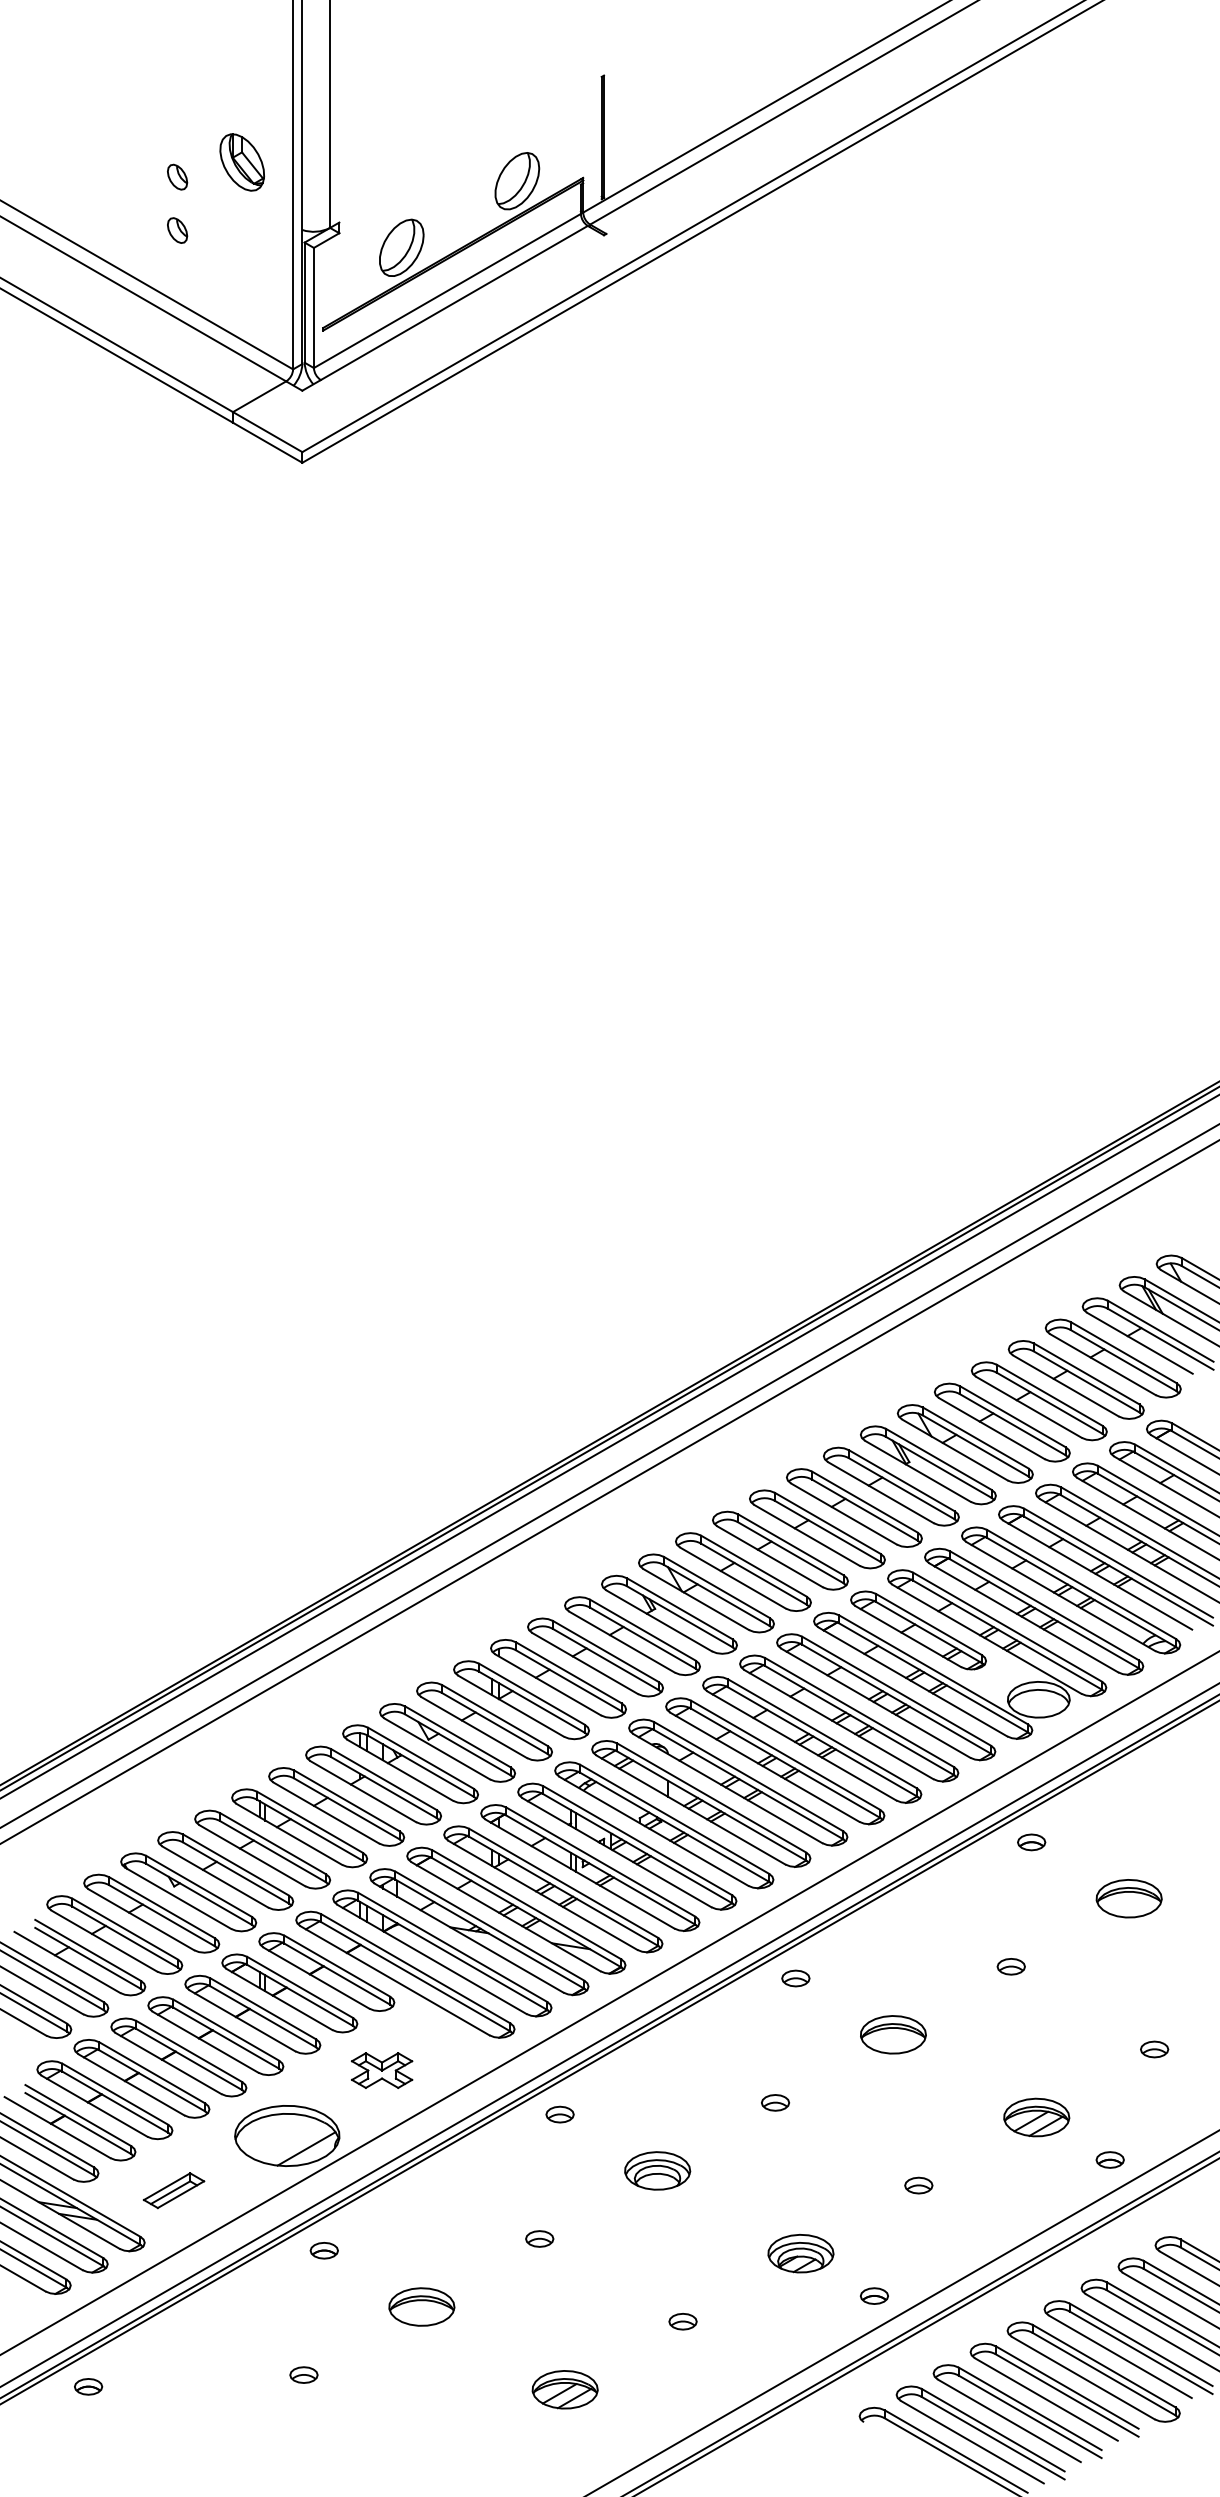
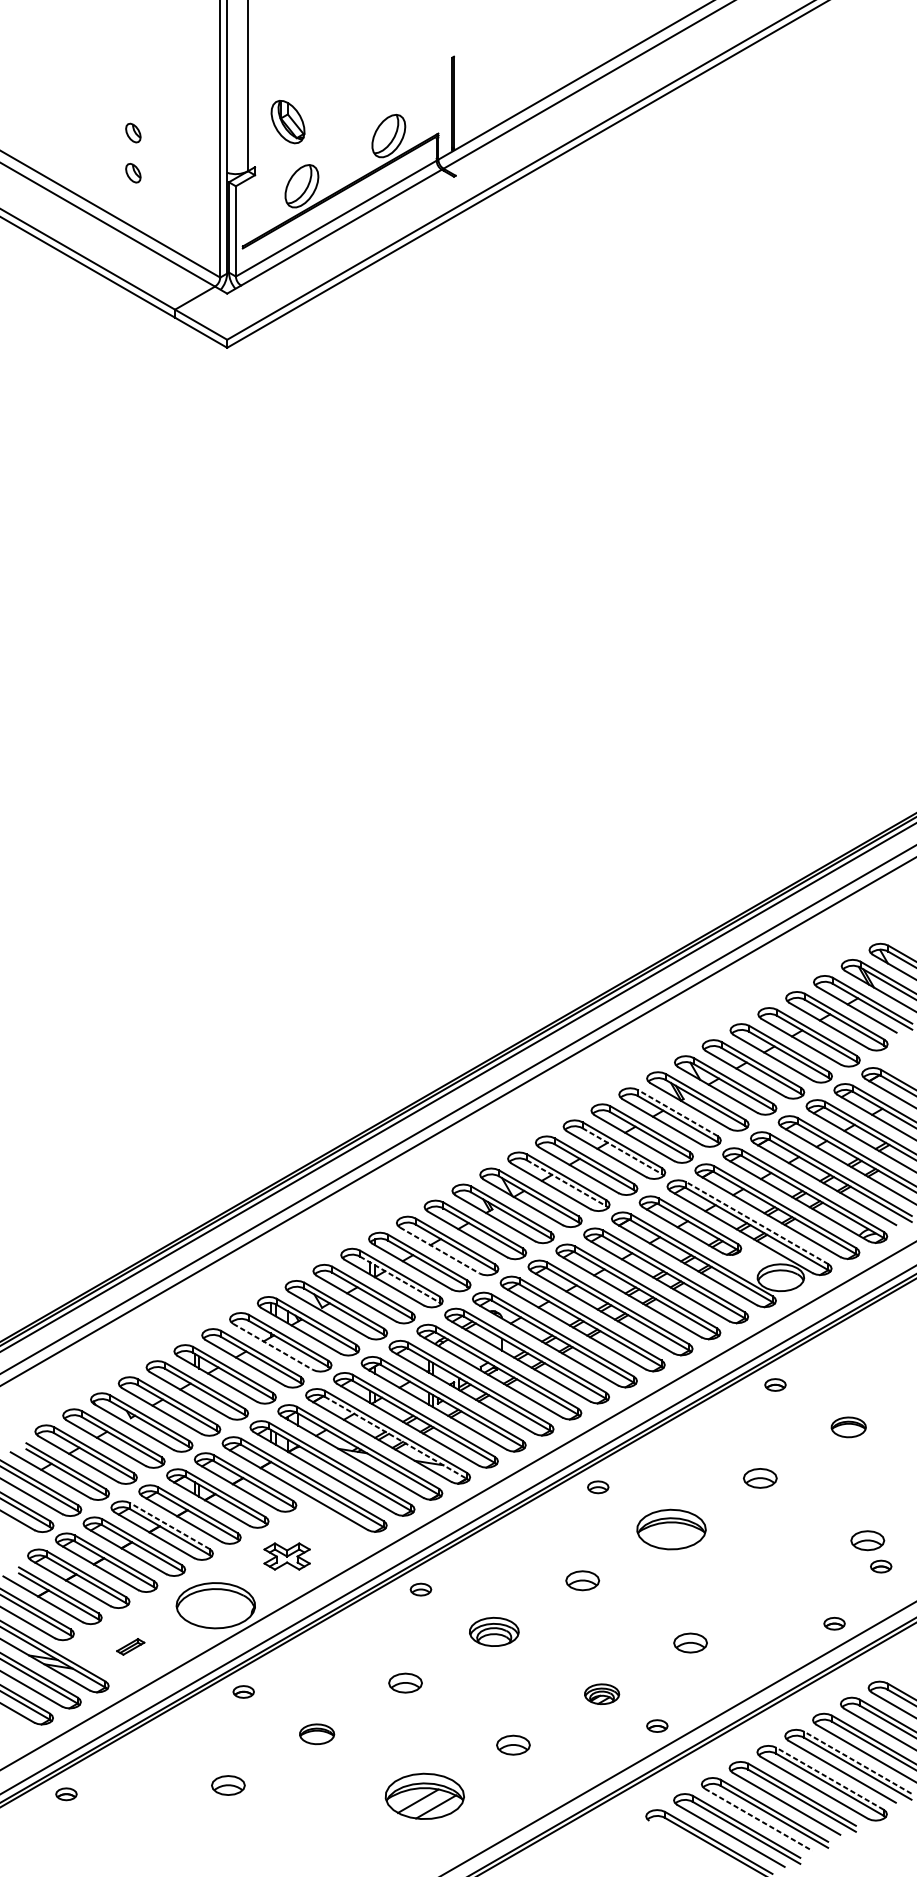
part: (241, 162) -> (287, 122), moved
line: (901, 1480) -> (677, 1112), solid -> dashed
line: (828, 1531) -> (622, 1151), solid -> dashed
line: (754, 1574) -> (567, 1183), solid -> dashed
line: (1007, 1626) -> (757, 1222), solid -> dashed
line: (585, 1663) -> (440, 1250), solid -> dashed
line: (532, 1702) -> (400, 1279), solid -> dashed
line: (363, 1791) -> (273, 1346), solid -> dashed
part: (1128, 1898) -> (848, 1427), size x0.7
line: (527, 1912) -> (396, 1437), solid -> dashed
part: (1010, 1966) -> (759, 1478), size x1.6
line: (225, 2029) -> (169, 1525), solid -> dashed
part: (893, 2034) -> (671, 1529), size x1.4
part: (1154, 2049) -> (867, 1540), size x1.6
part: (1171, 2083) -> (880, 1566), added
part: (775, 2102) -> (582, 1580), size x1.6
part: (1036, 2117) -> (779, 1591), removed
line: (306, 2148) -> (230, 1615), removed
part: (918, 2185) -> (690, 1642), size x1.6
part: (173, 2190) -> (130, 1646), size x0.6
part: (539, 2238) -> (405, 1682), size x1.6
part: (800, 2253) -> (601, 1694), size x0.7
part: (421, 2306) -> (316, 1733), size x0.7
part: (682, 2321) -> (513, 1745), size x1.6
line: (1141, 2344) -> (858, 1762), solid -> dashed
line: (1104, 2366) -> (830, 1779), solid -> dashed
part: (303, 2374) -> (228, 1785), size x1.6
part: (564, 2389) -> (424, 1796), size x1.6
line: (1009, 2420) -> (758, 1819), solid -> dashed

